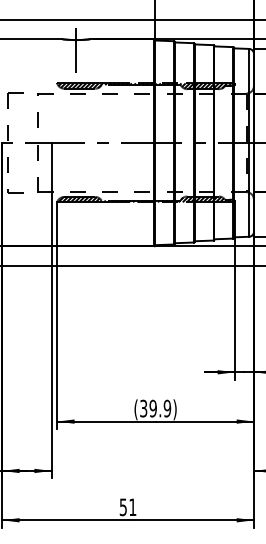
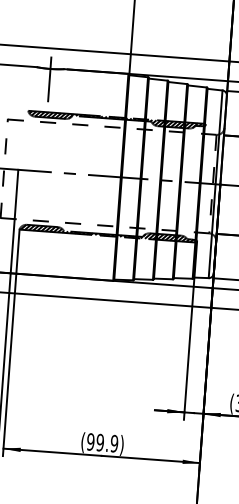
text: (143, 408) -> (90, 441), (39.9) -> (99.9)

